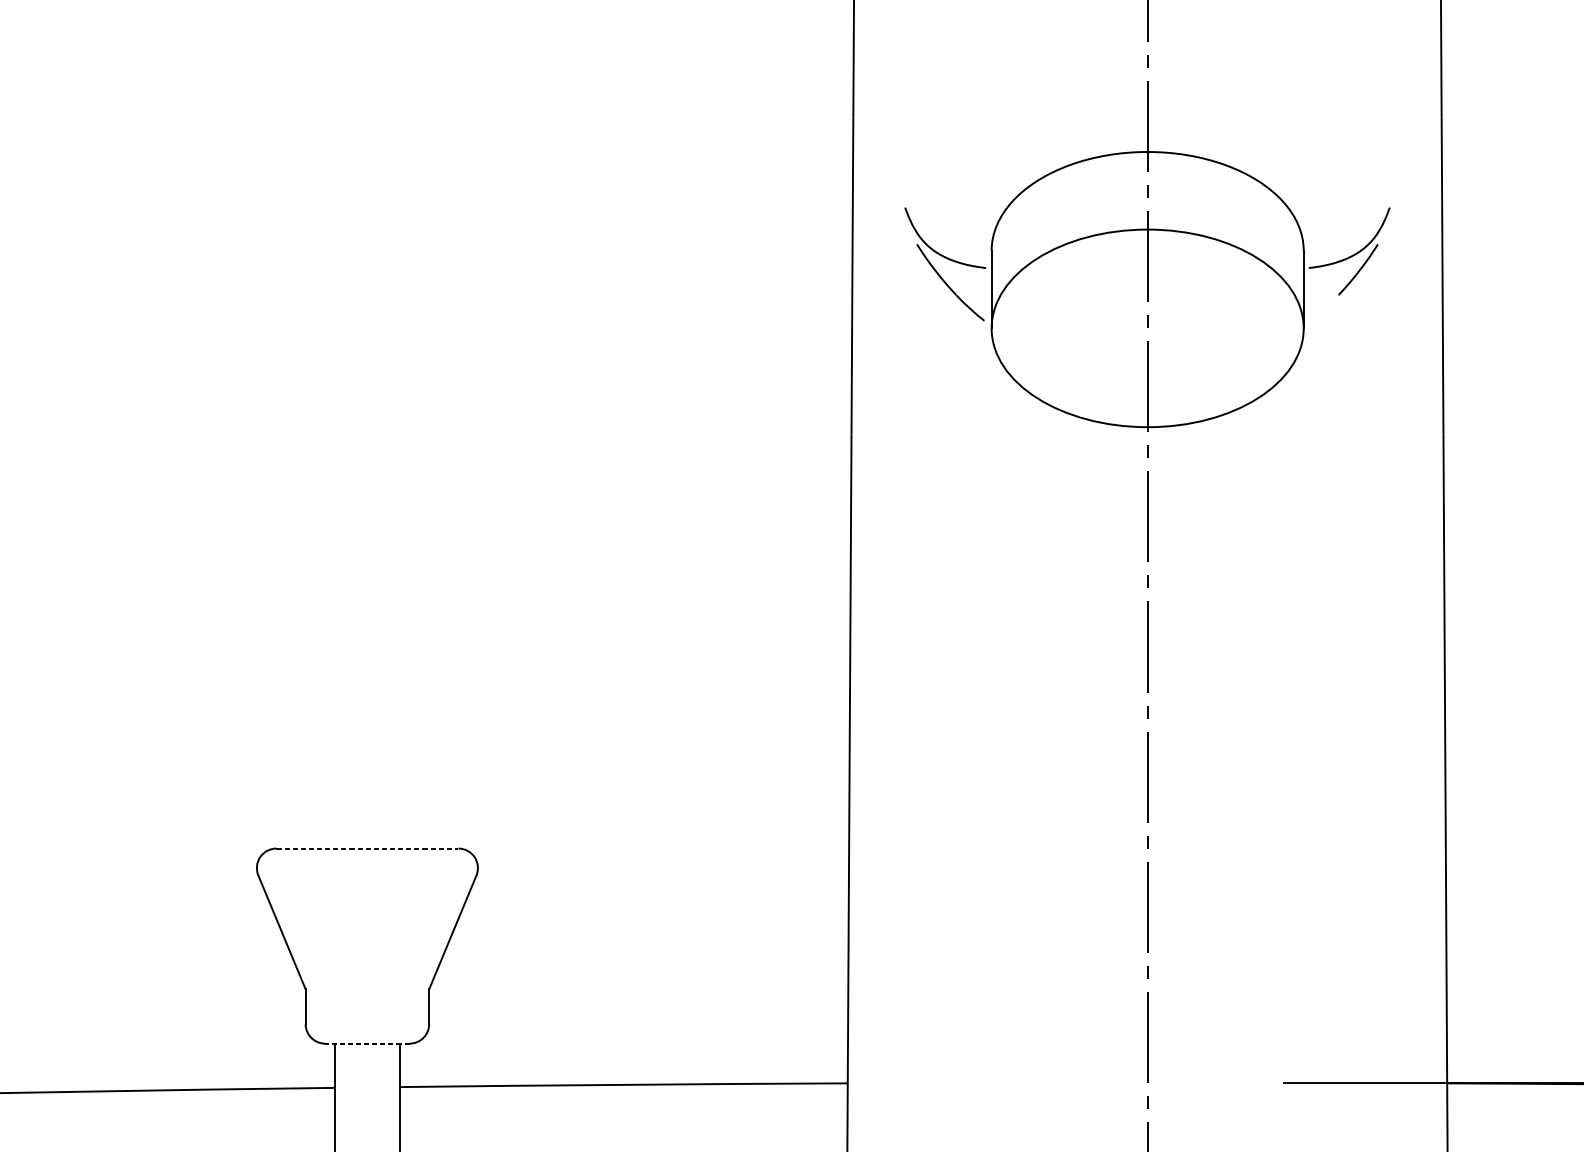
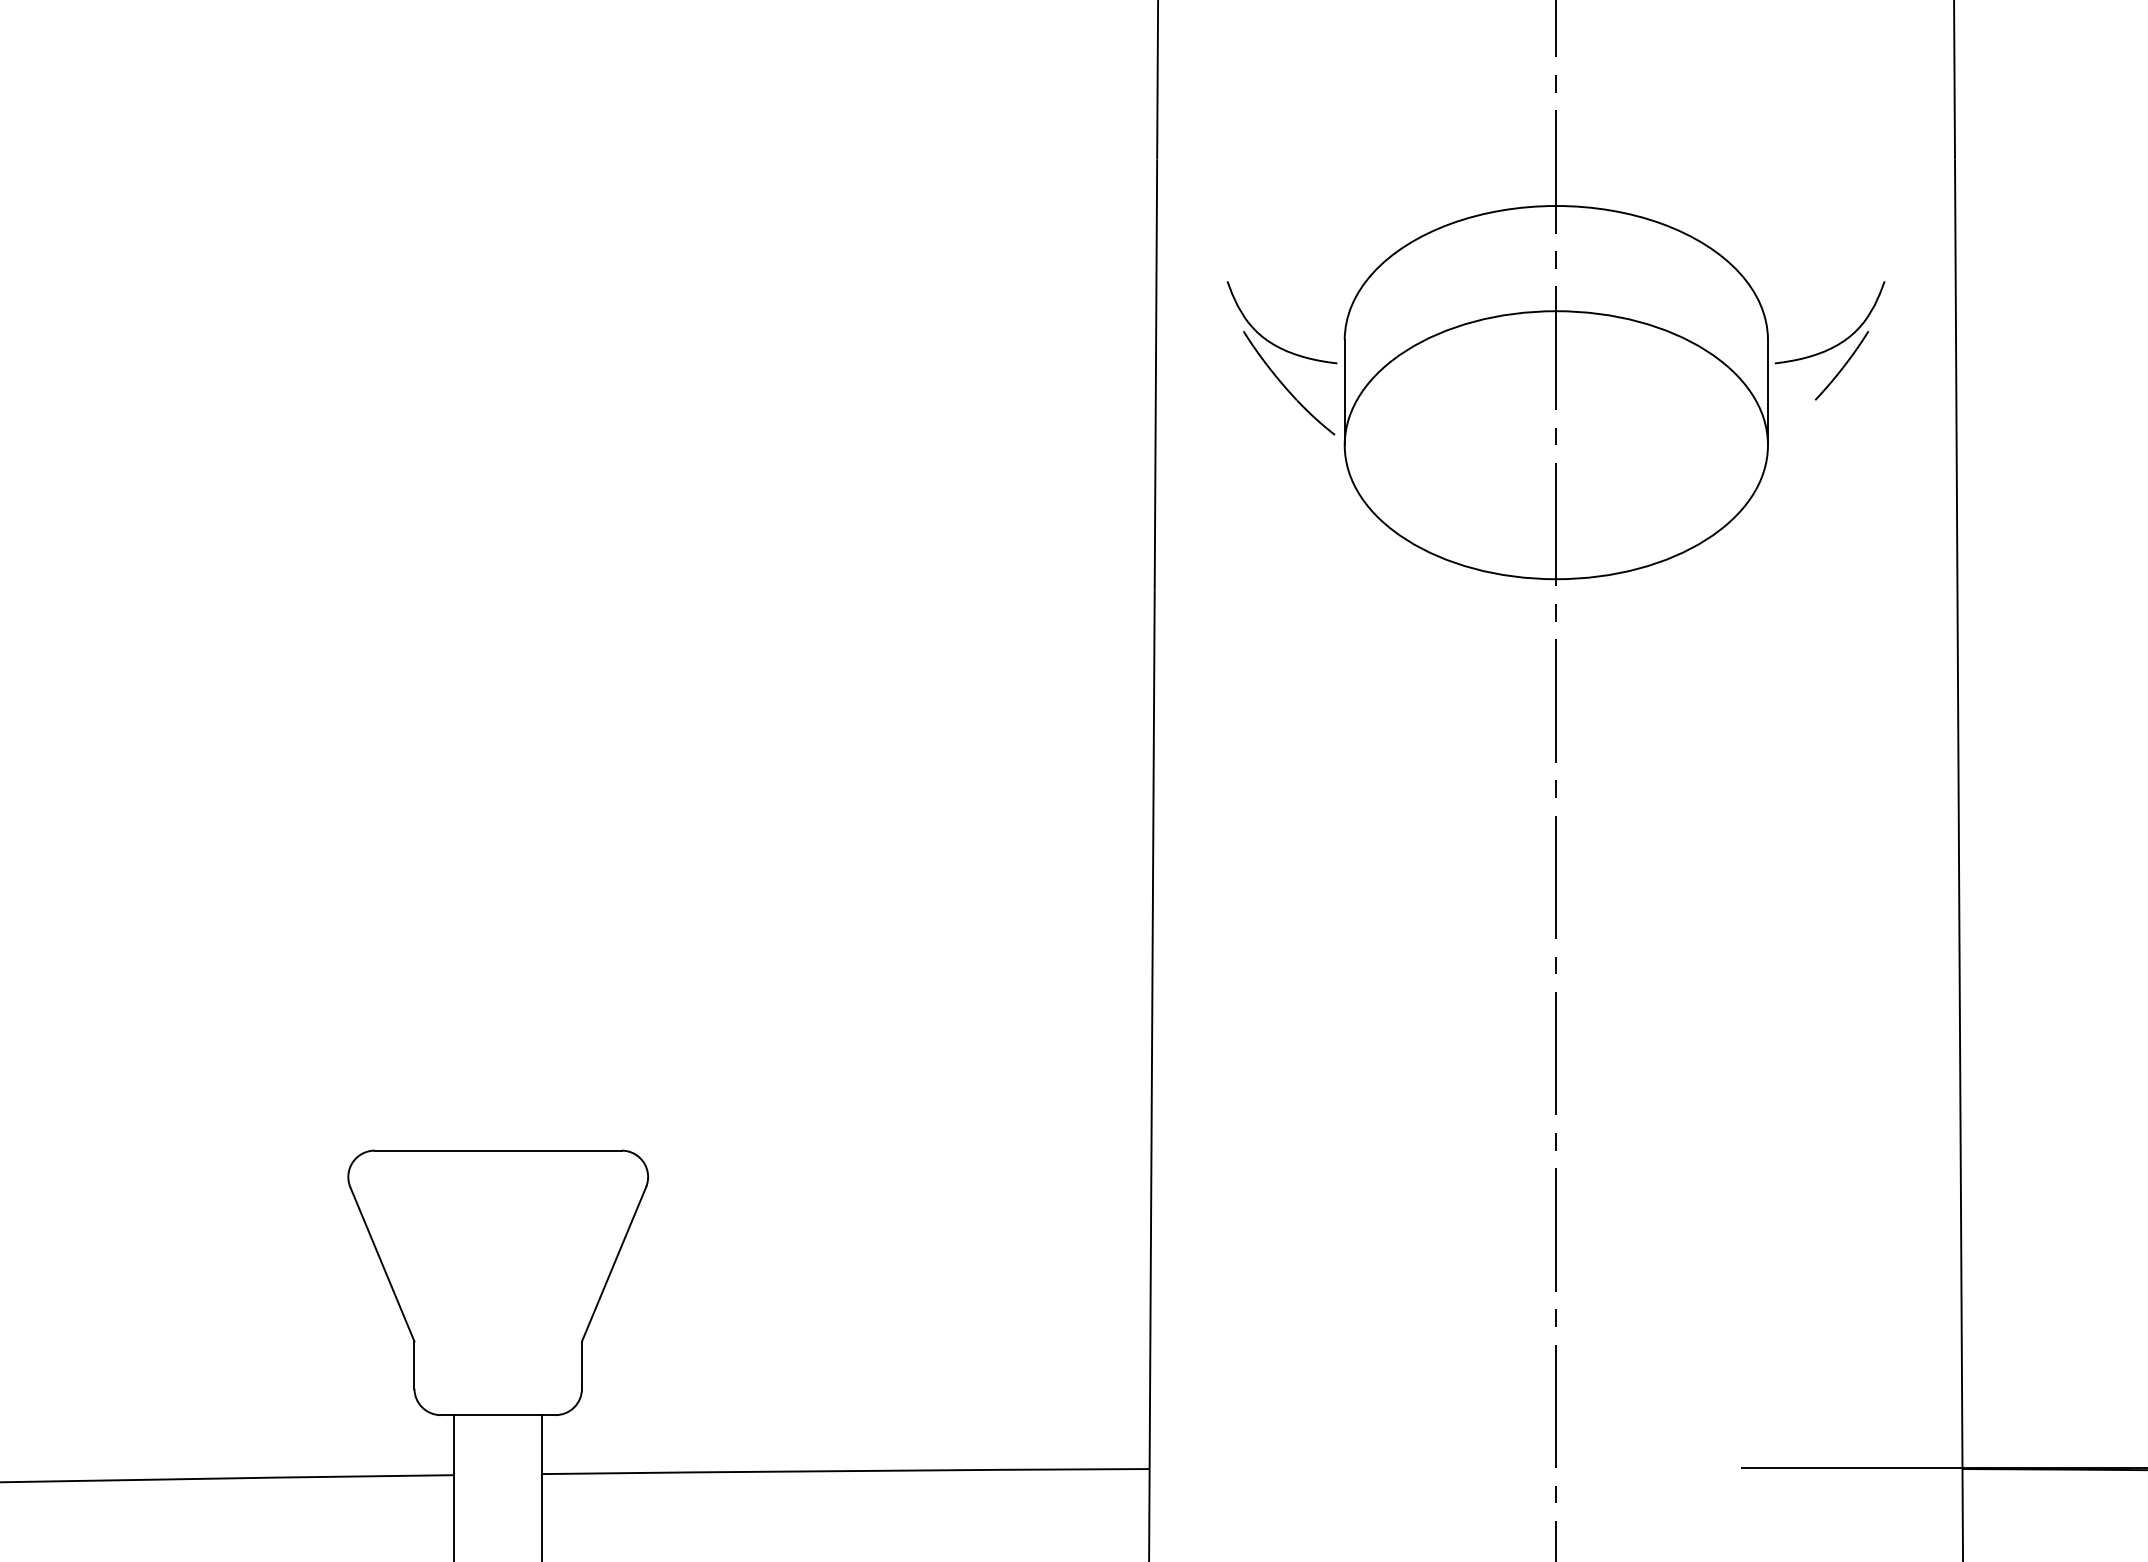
line: (367, 848) -> (498, 1150), dashed -> solid
line: (366, 1043) -> (497, 1415), dashed -> solid

